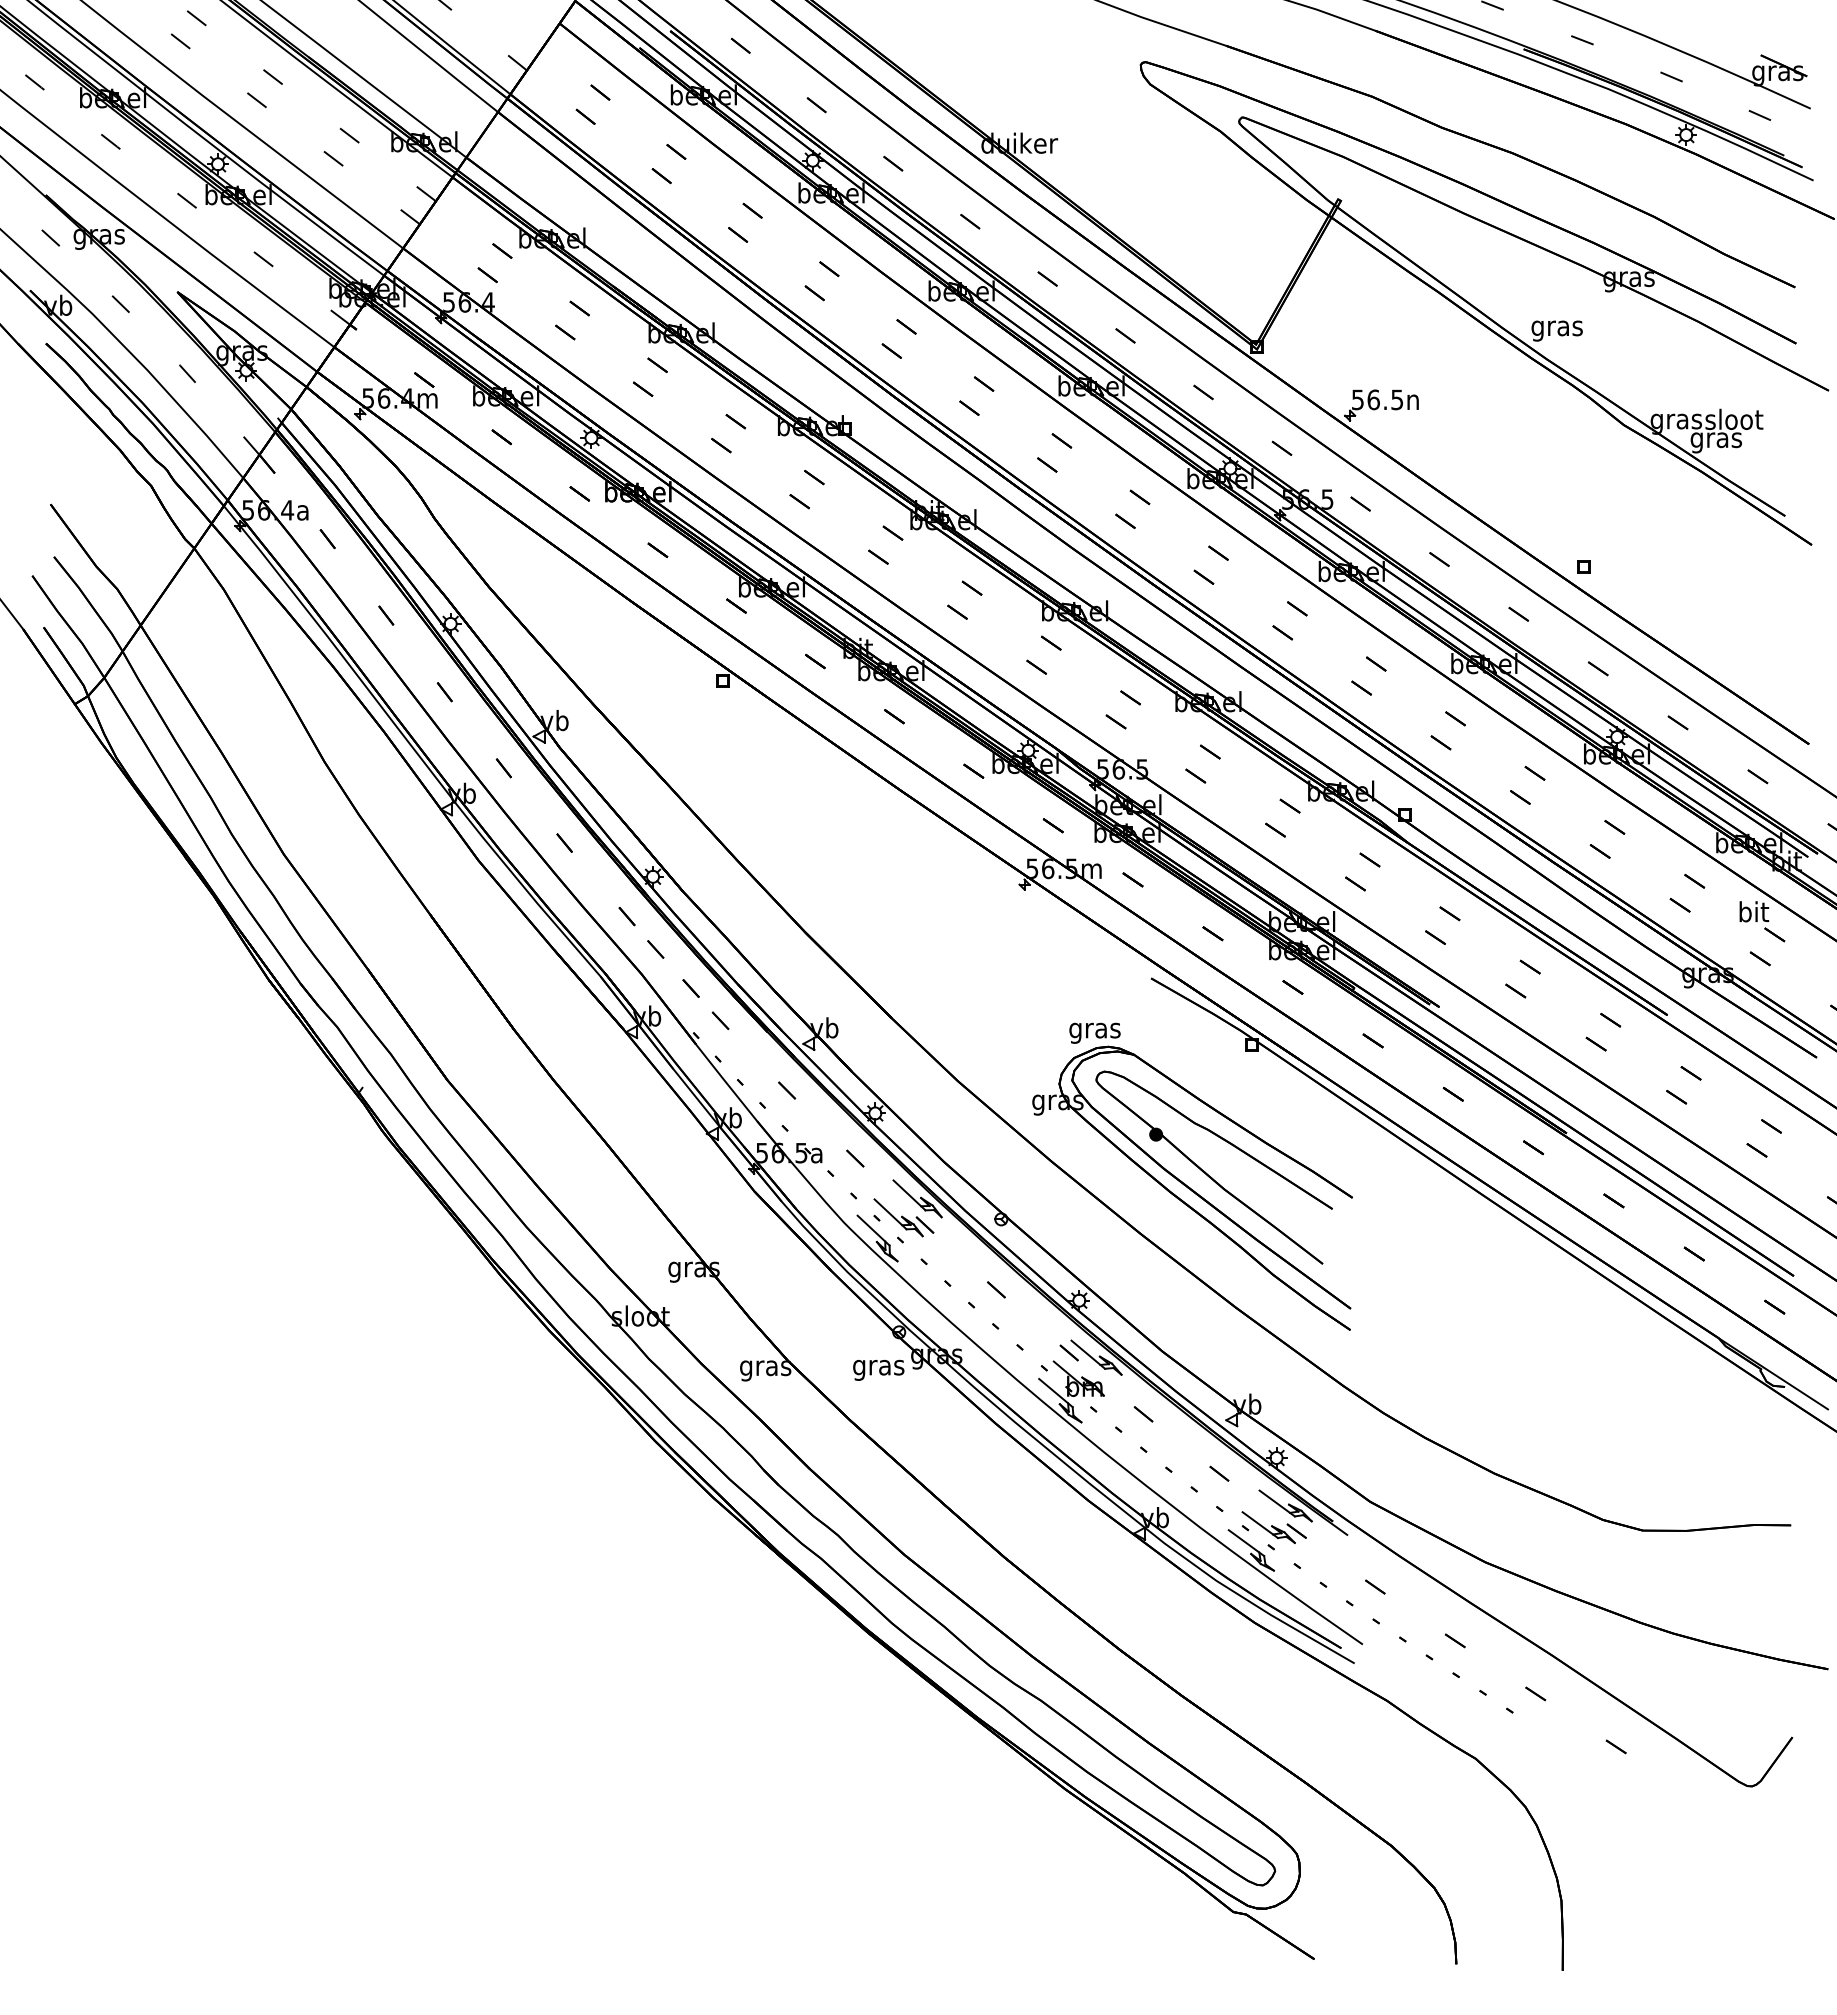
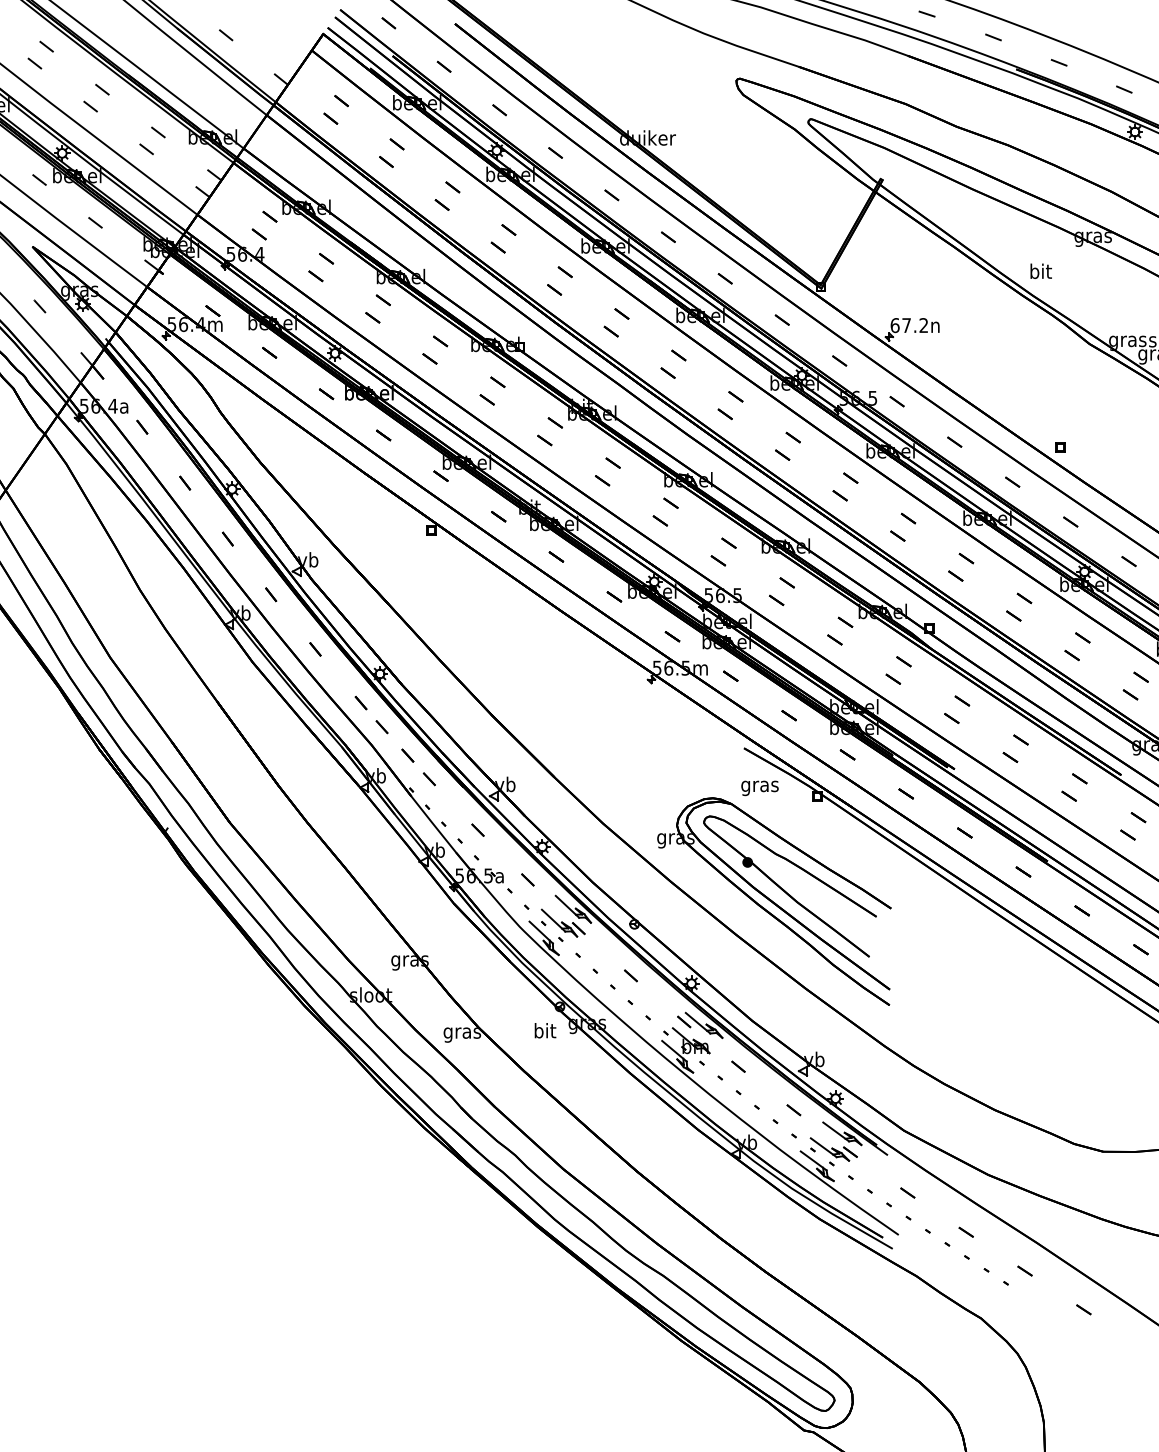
text: (1556, 328) -> (1040, 273), gras -> bit
text: (1376, 399) -> (908, 325), 56.5n -> 67.2n
text: (1094, 1032) -> (759, 787), moved
text: (878, 1367) -> (544, 1032), gras -> bit

